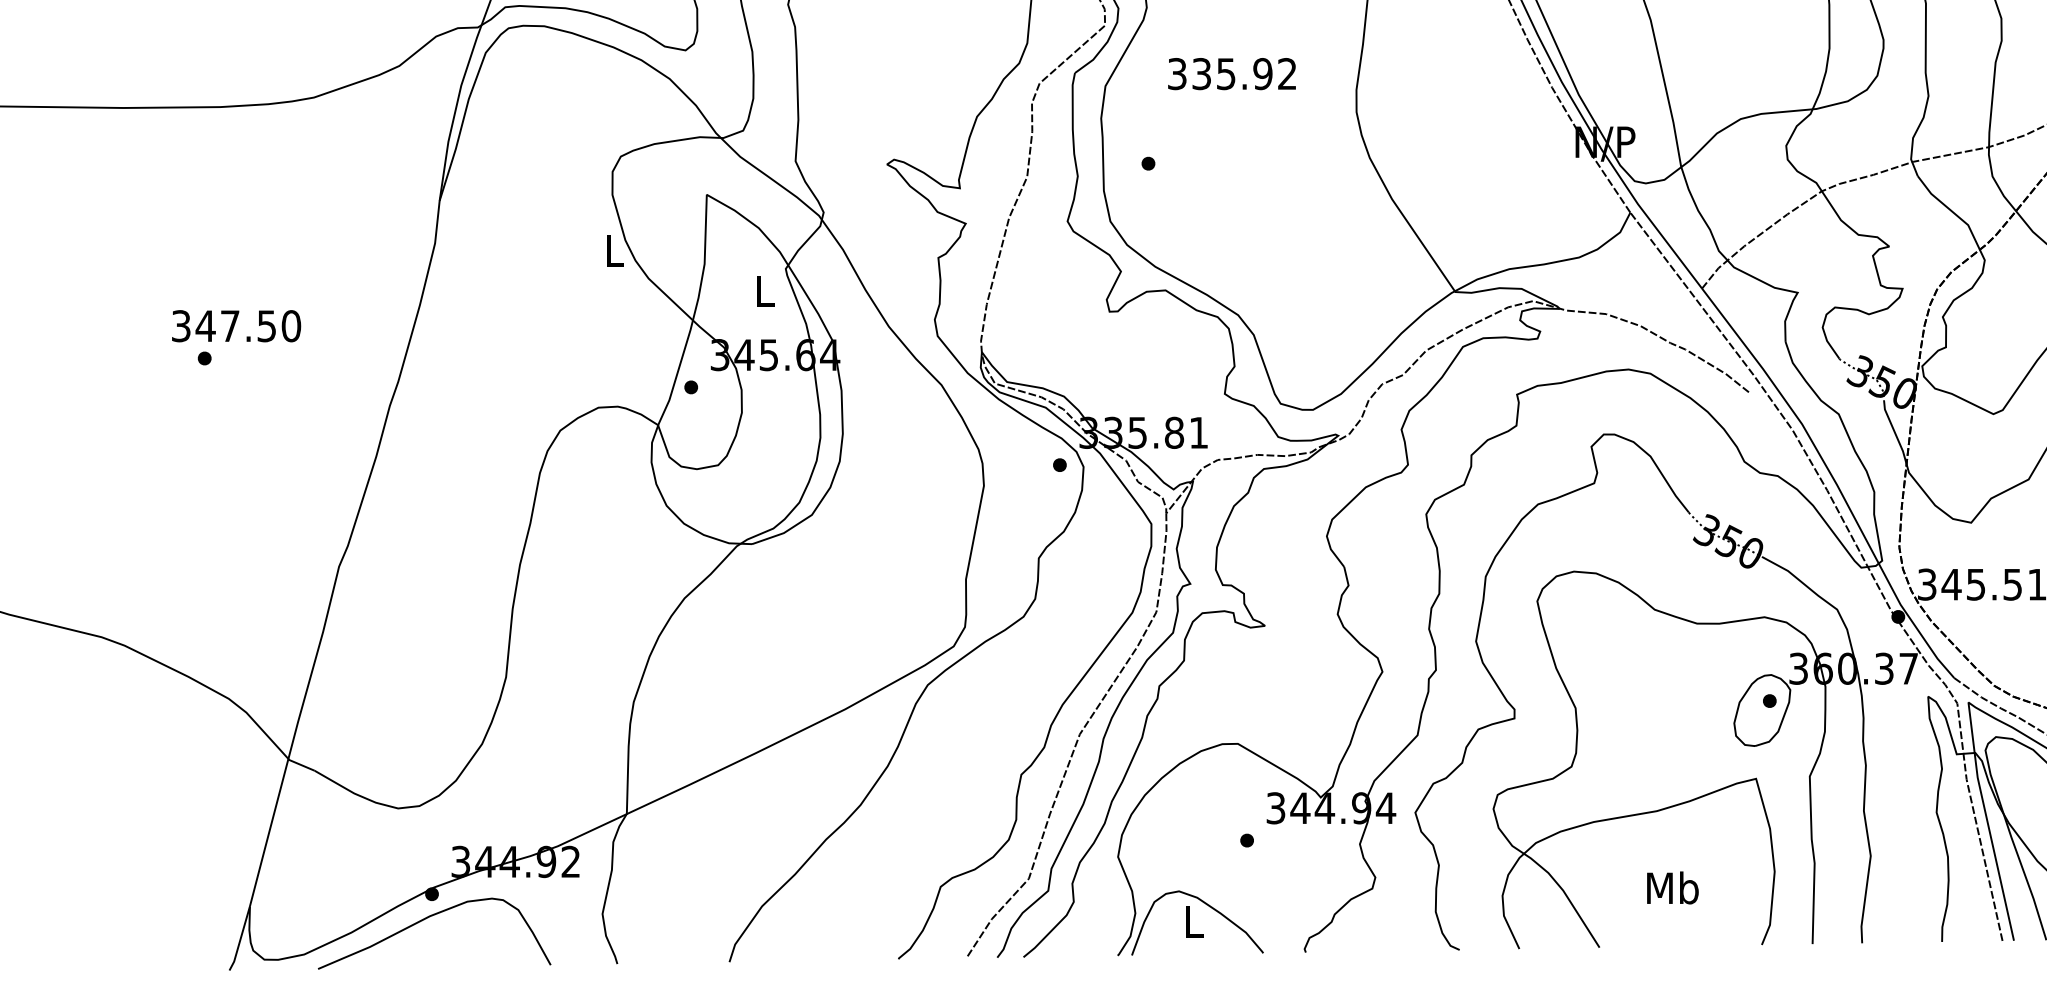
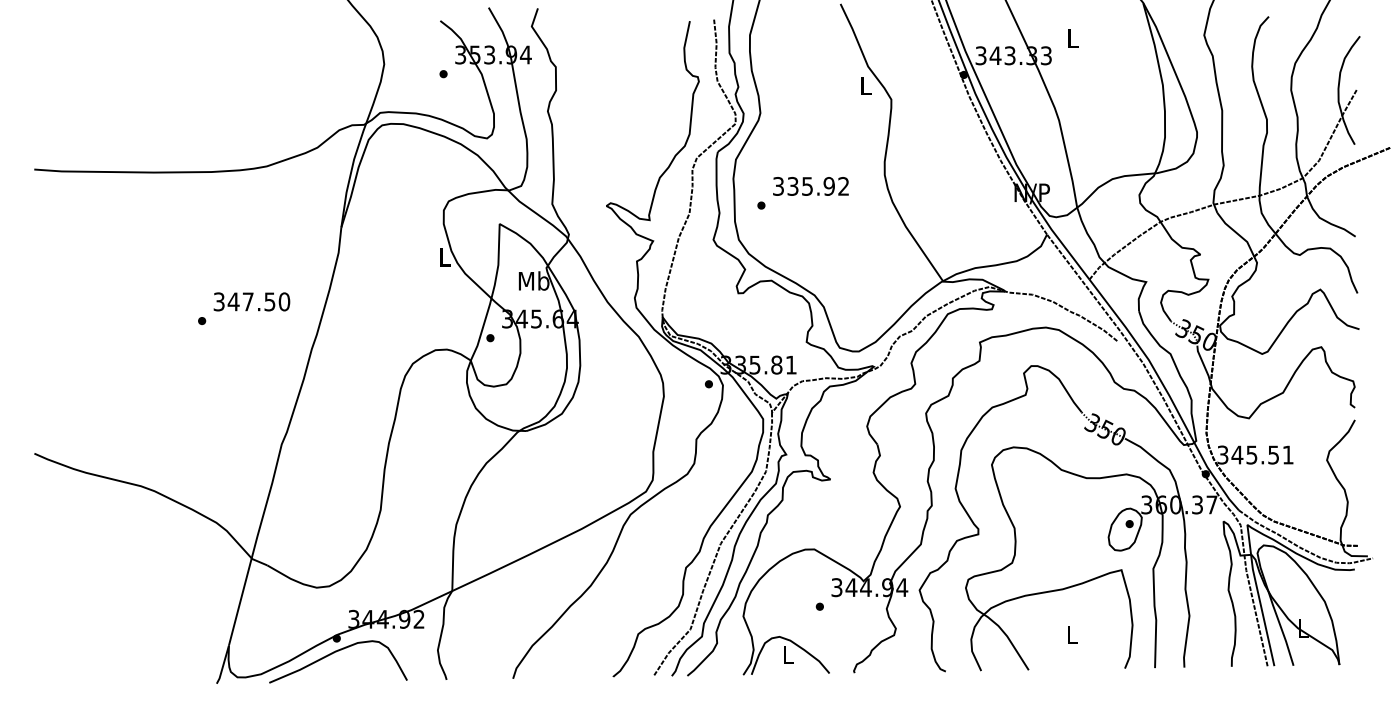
text: (1231, 74) -> (810, 186), moved
text: (763, 290) -> (533, 280), L -> Mb
text: (235, 325) -> (251, 301), moved
text: (1673, 887) -> (1072, 634), Mb -> L

